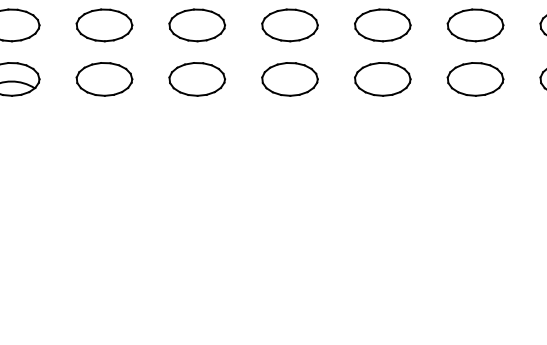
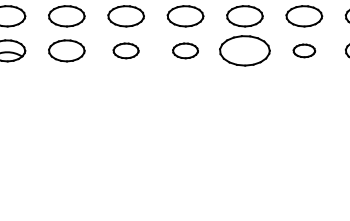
part: (196, 78) -> (125, 50), size x0.7
part: (289, 78) -> (185, 50), size x0.7
part: (382, 78) -> (244, 50), size x1.4
part: (475, 78) -> (304, 50), size x0.6

